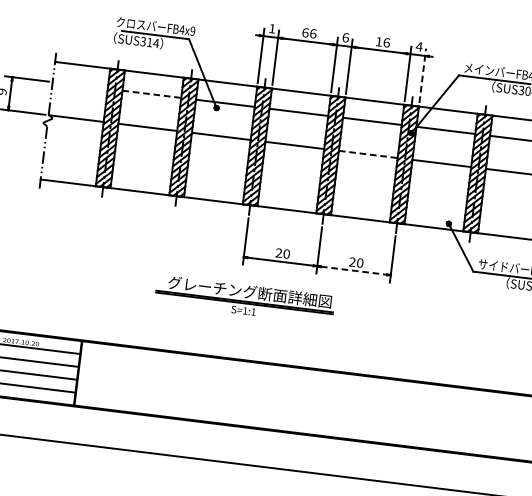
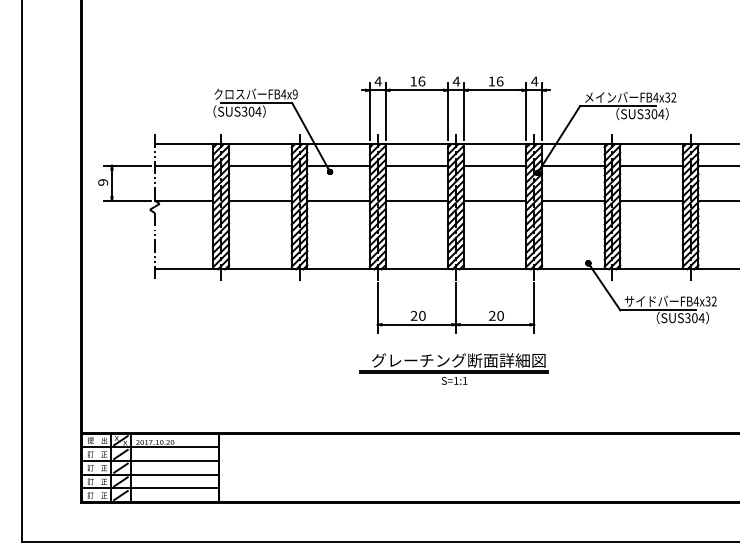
text: (271, 28) -> (377, 81), 1 -> 4
text: (305, 32) -> (413, 81), 66 -> 16
text: (345, 37) -> (456, 81), 6 -> 4
text: (149, 42) -> (251, 111), SUS314 -> SUS304
line: (423, 75) -> (542, 111), dashed -> solid
line: (79, 85) -> (183, 165), added
line: (152, 94) -> (260, 165), dashed -> solid
line: (368, 154) -> (495, 200), dashed -> solid
line: (354, 270) -> (495, 324), dashed -> solid
part: (244, 298) -> (453, 368), moved

